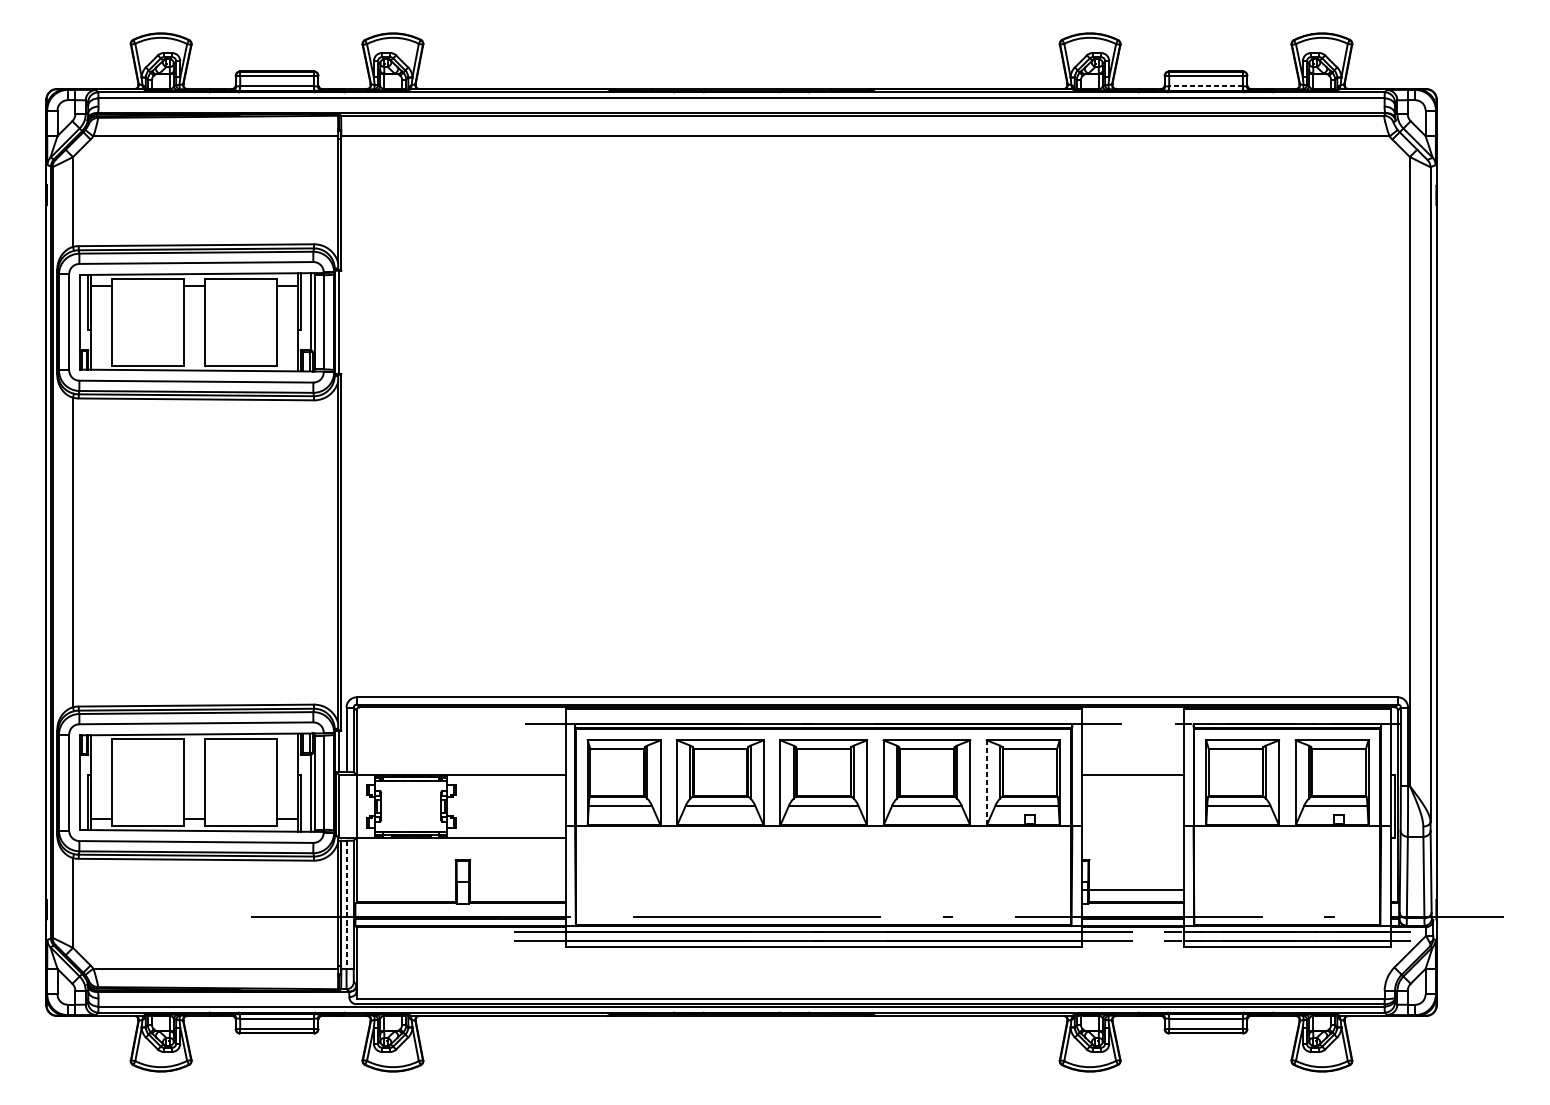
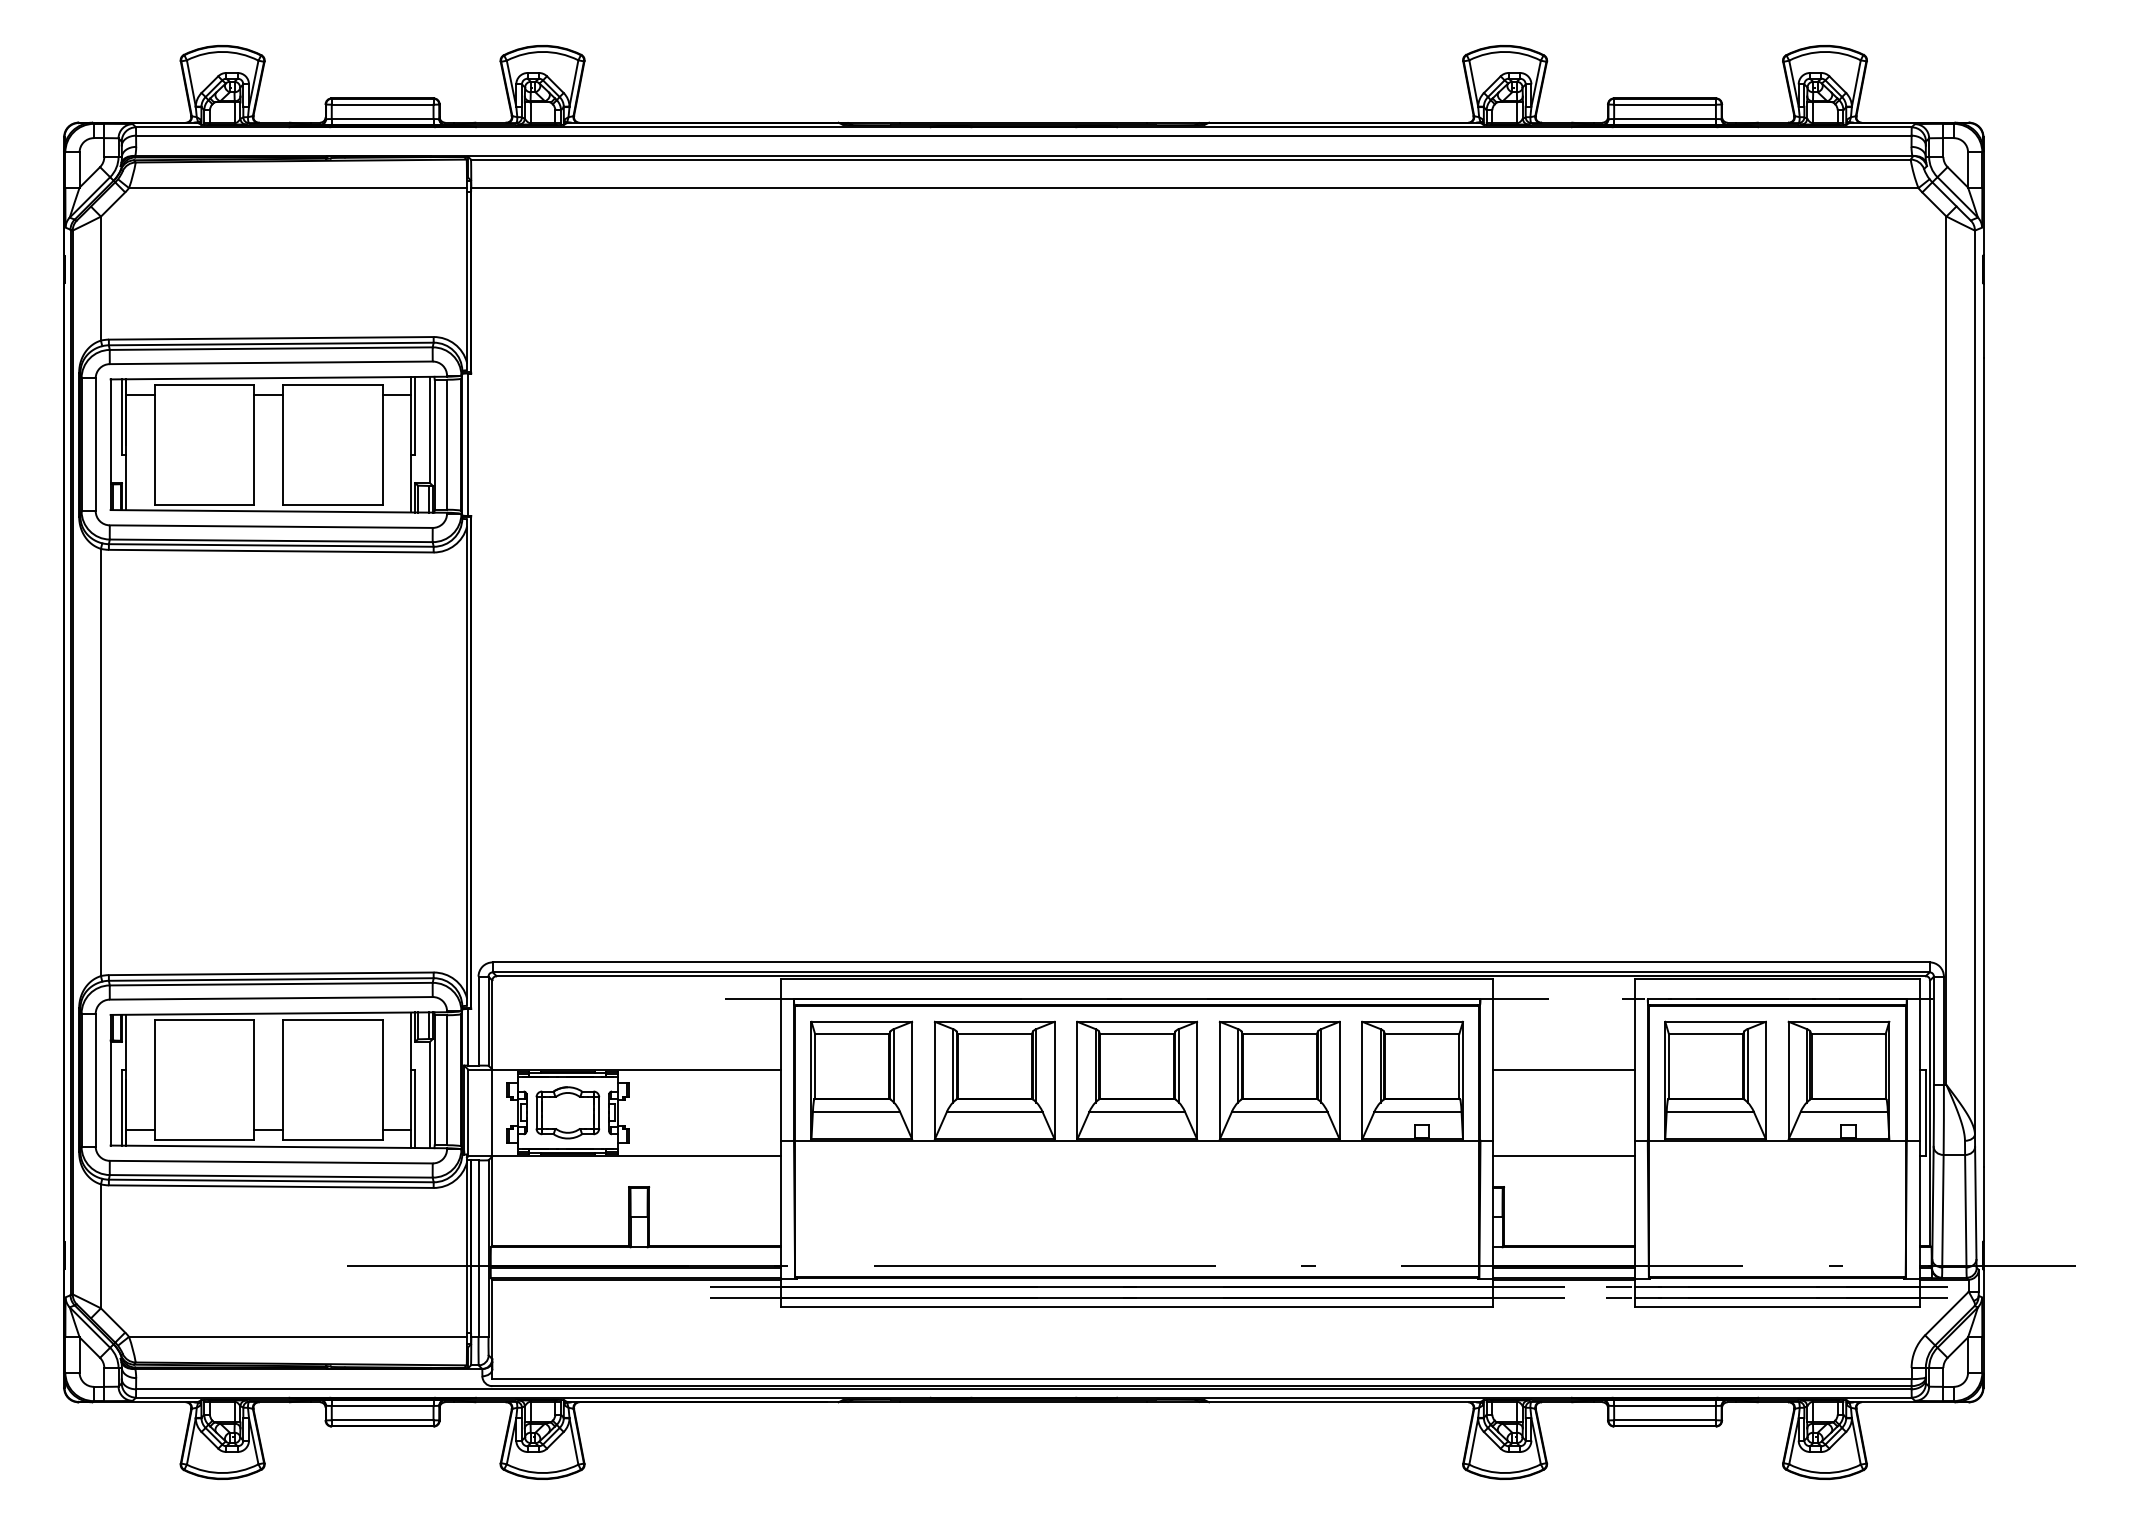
line: (1206, 86) -> (1665, 119), dashed -> solid
line: (986, 782) -> (1362, 1080), dashed -> solid
part: (410, 806) -> (567, 1112), added
line: (1132, 890) -> (1563, 1156), moved
line: (346, 905) -> (478, 1249), dashed -> solid

